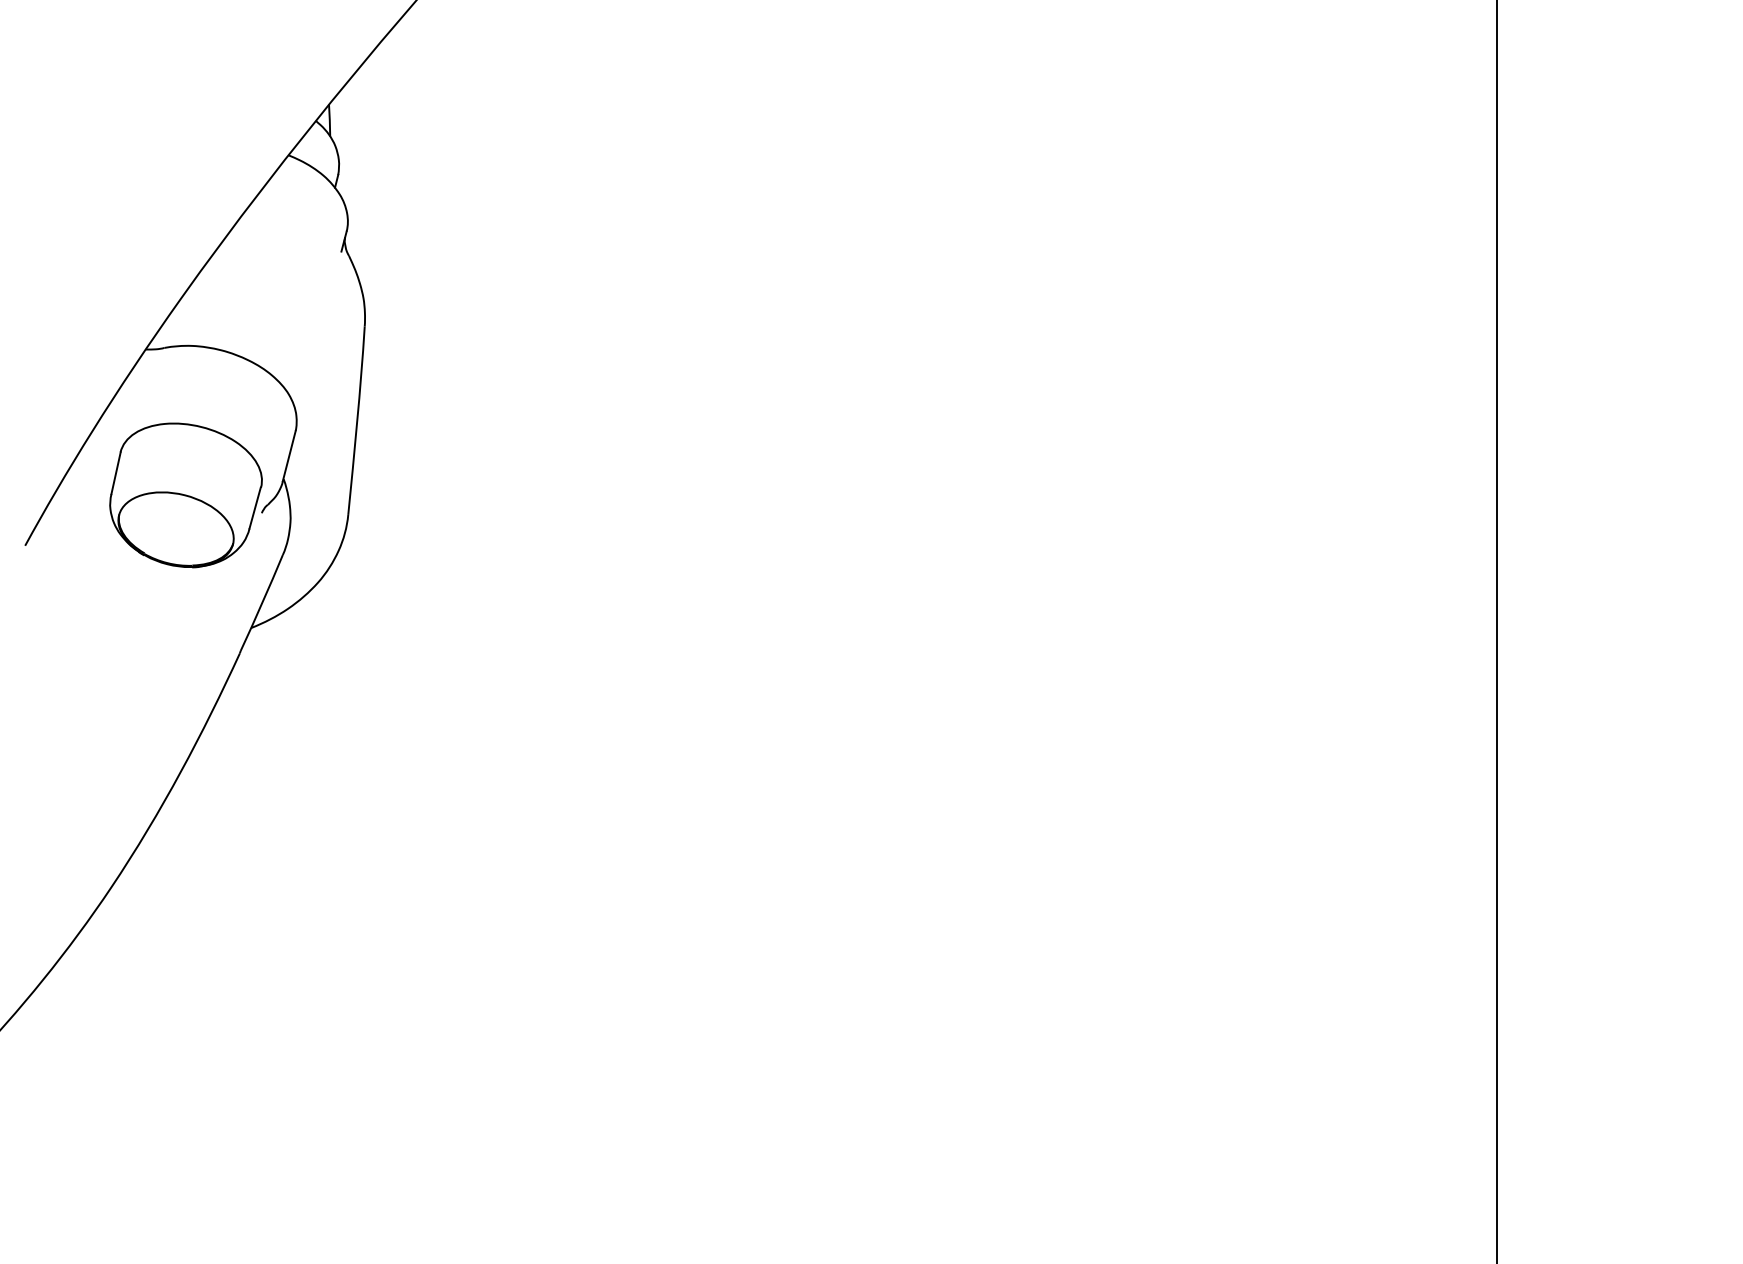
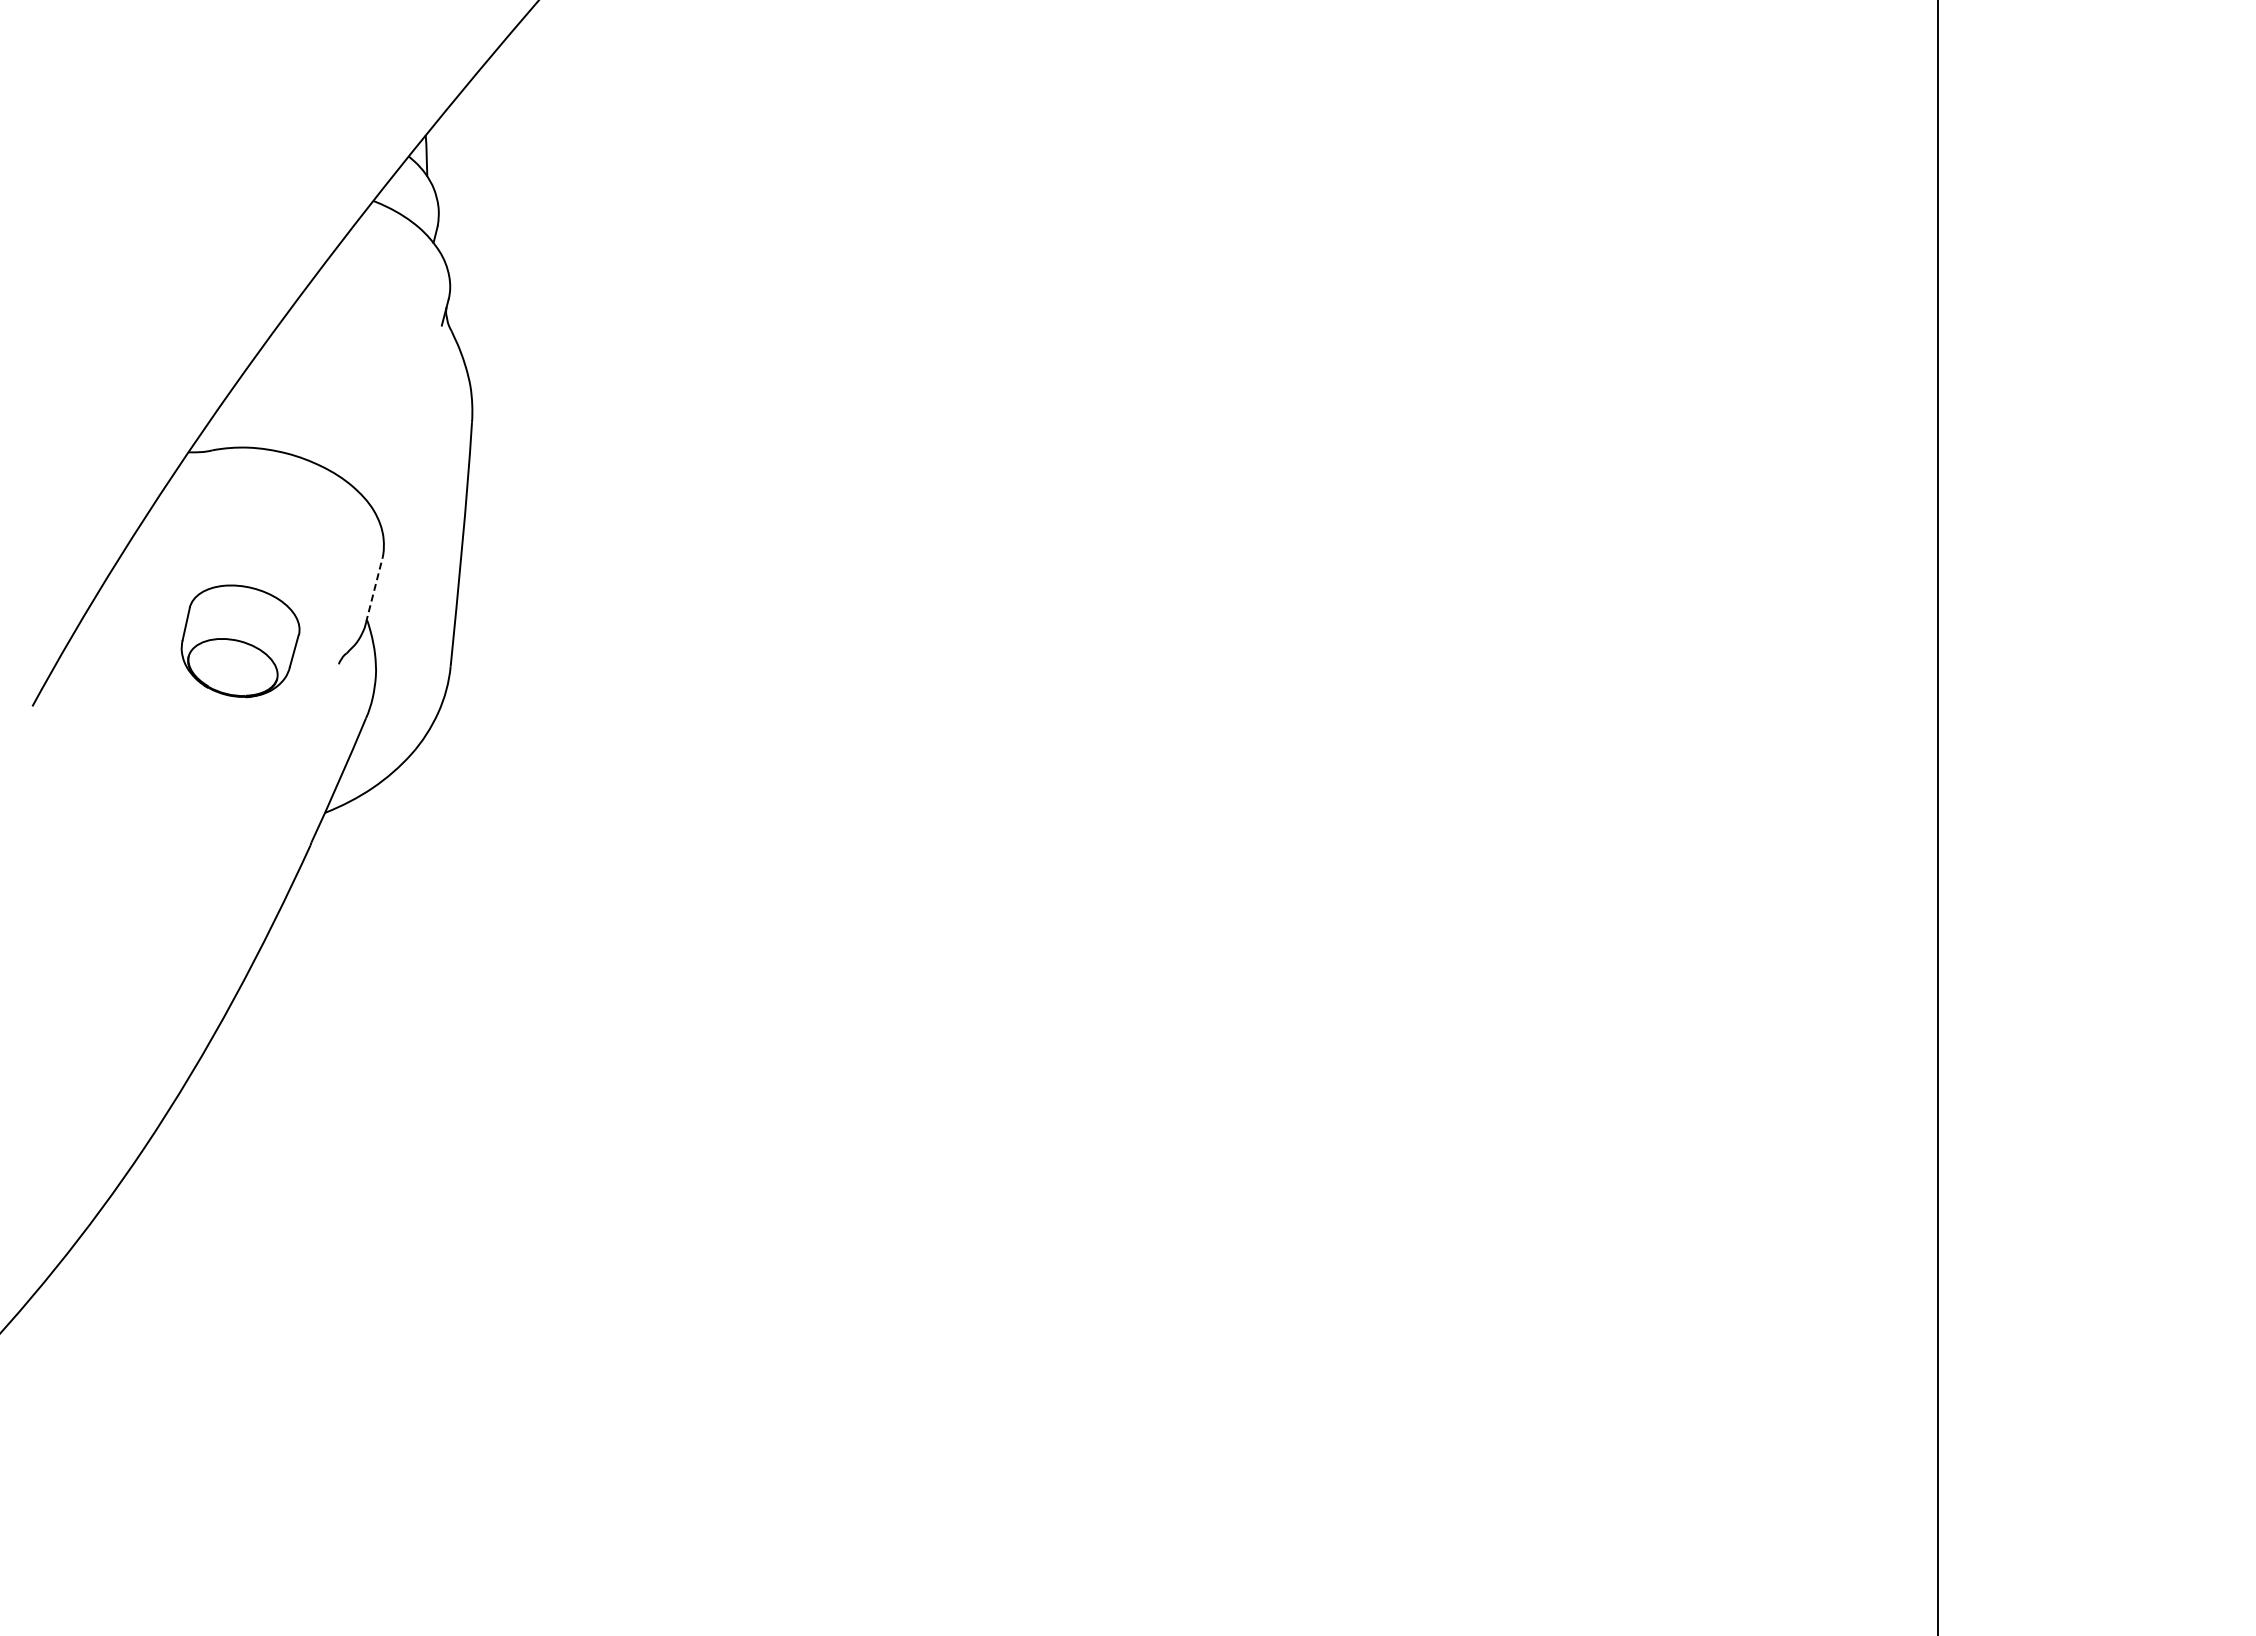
line: (289, 456) -> (374, 590), solid -> dashed
part: (185, 495) -> (240, 641), size x0.6

